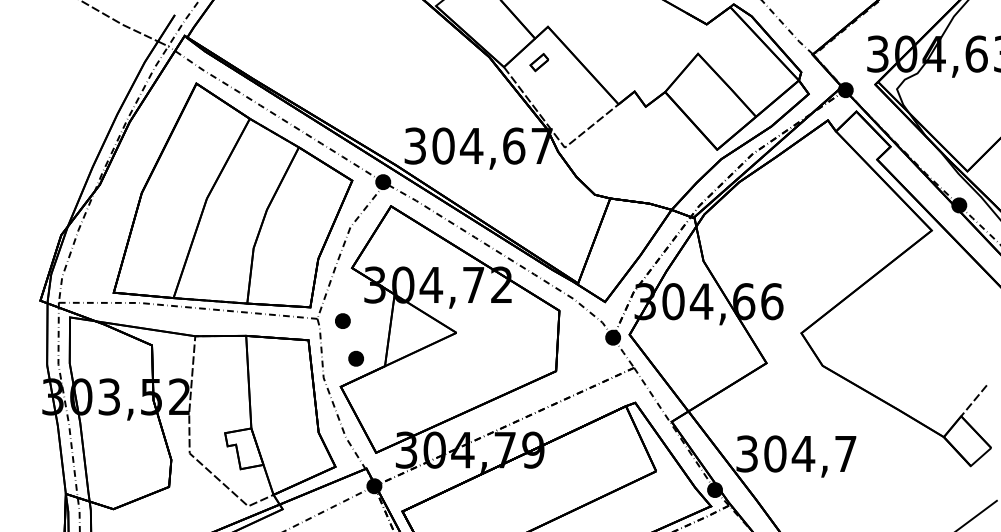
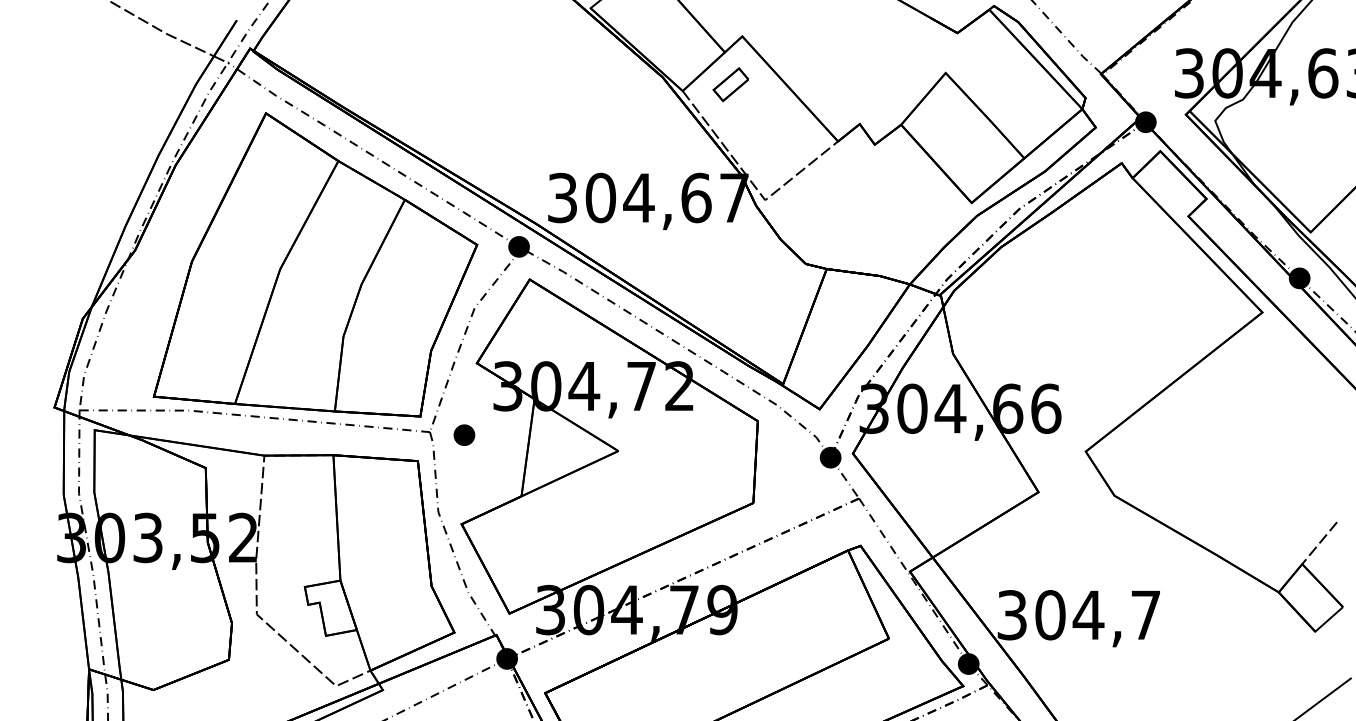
part: (539, 62) -> (730, 84), size x1.43
part: (356, 358) -> (482, 485), removed

